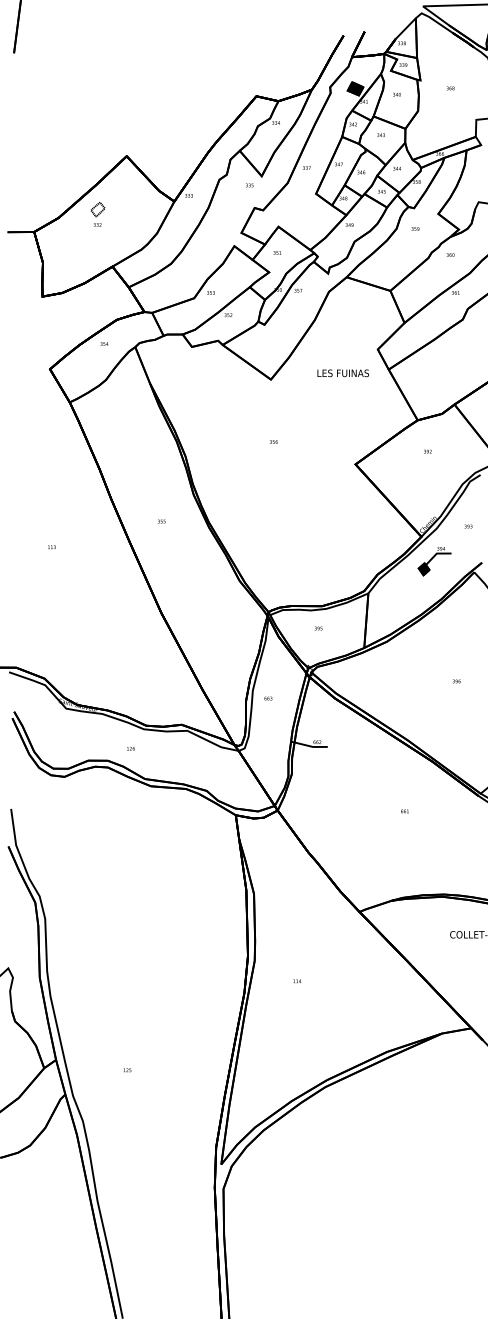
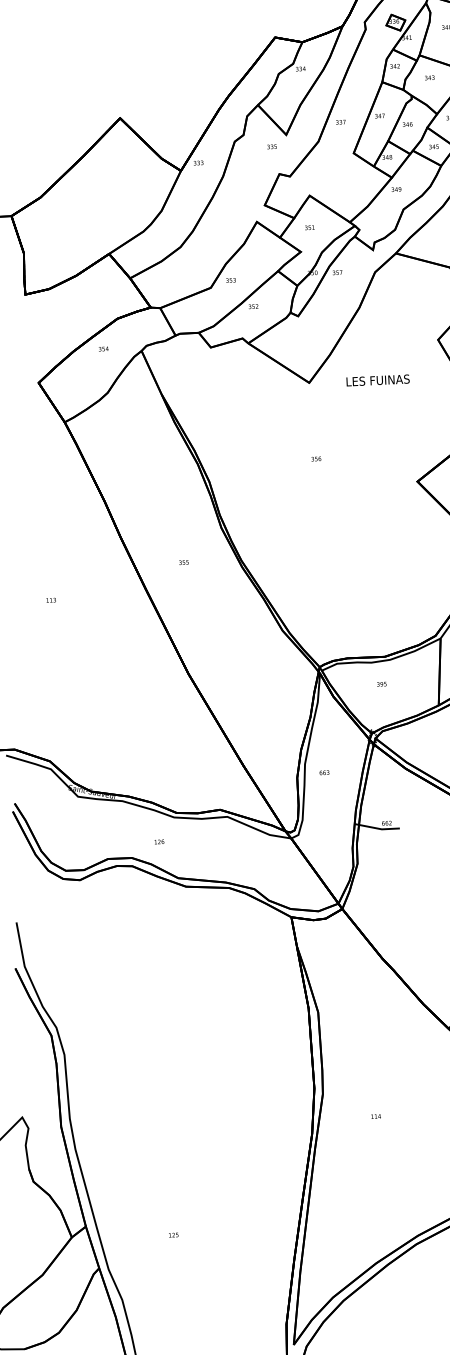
fill: (355, 88) -> (395, 22), removed
part: (97, 214) -> (87, 191), removed
text: (342, 373) -> (377, 380), moved

